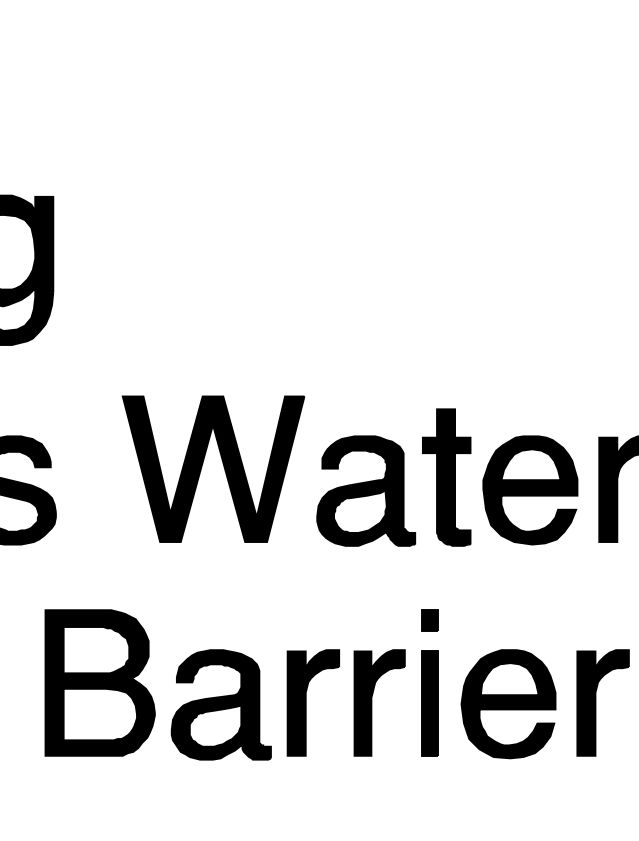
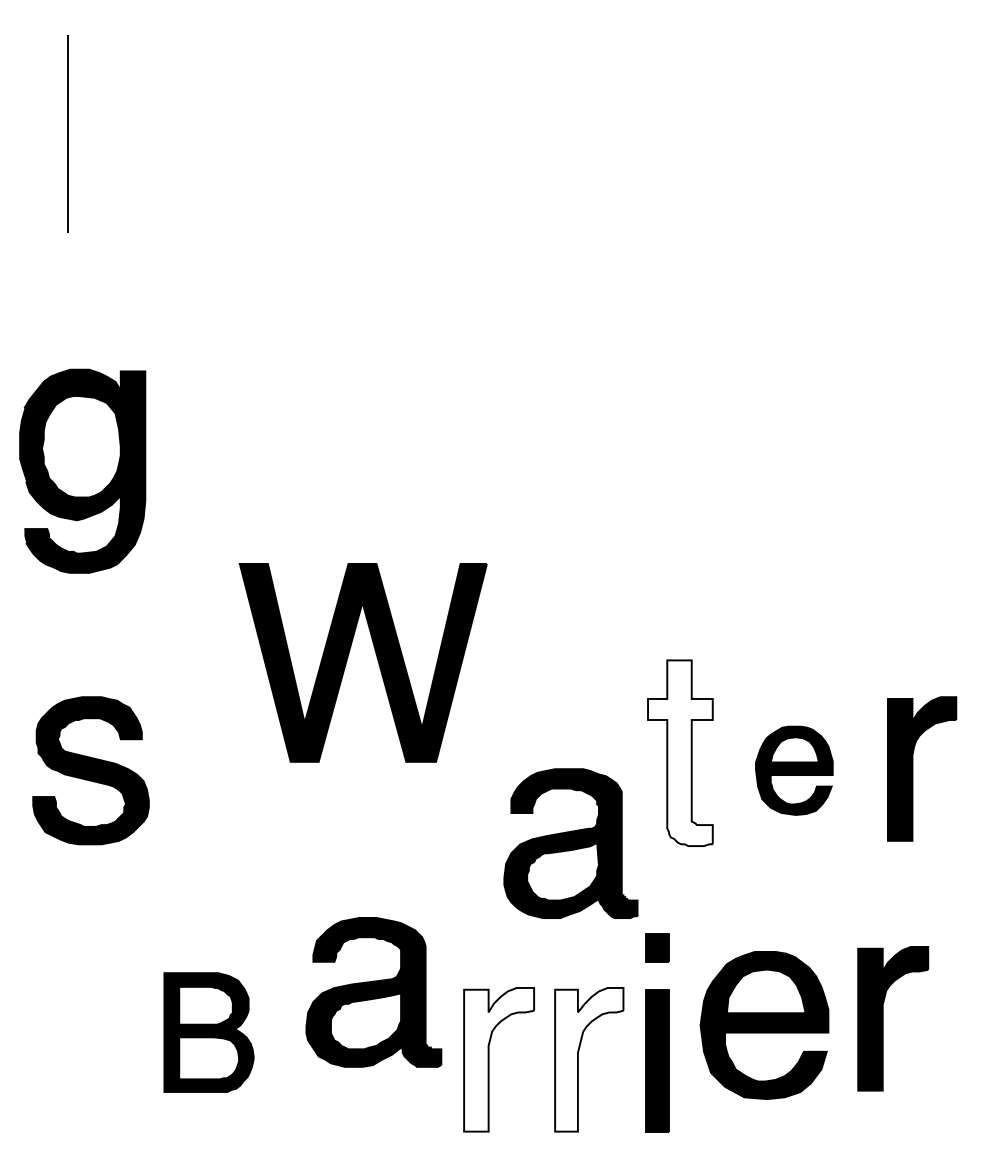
part: (202, 465) -> (348, 657), moved
fill: (446, 477) -> (680, 753), removed
part: (530, 490) -> (794, 770), size x0.6
part: (365, 491) -> (570, 843), moved
part: (99, 682) -> (208, 1032), size x0.6
fill: (313, 702) -> (499, 1059), removed
fill: (379, 702) -> (589, 1059), removed
part: (596, 702) -> (883, 1018), moved
part: (221, 704) -> (373, 992), moved
part: (508, 704) -> (764, 1025), moved

